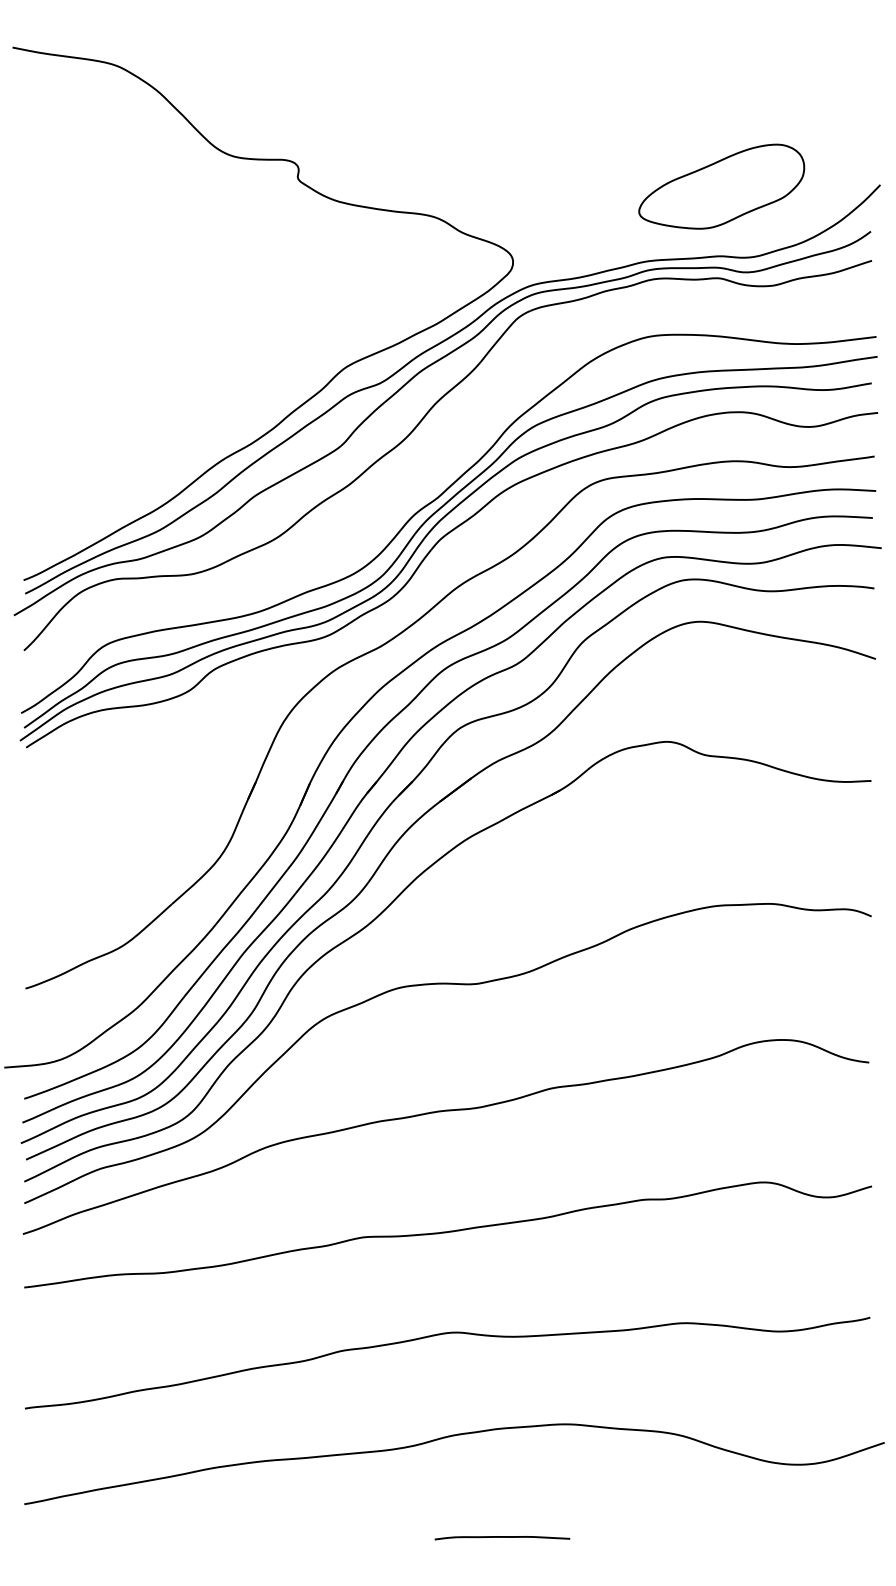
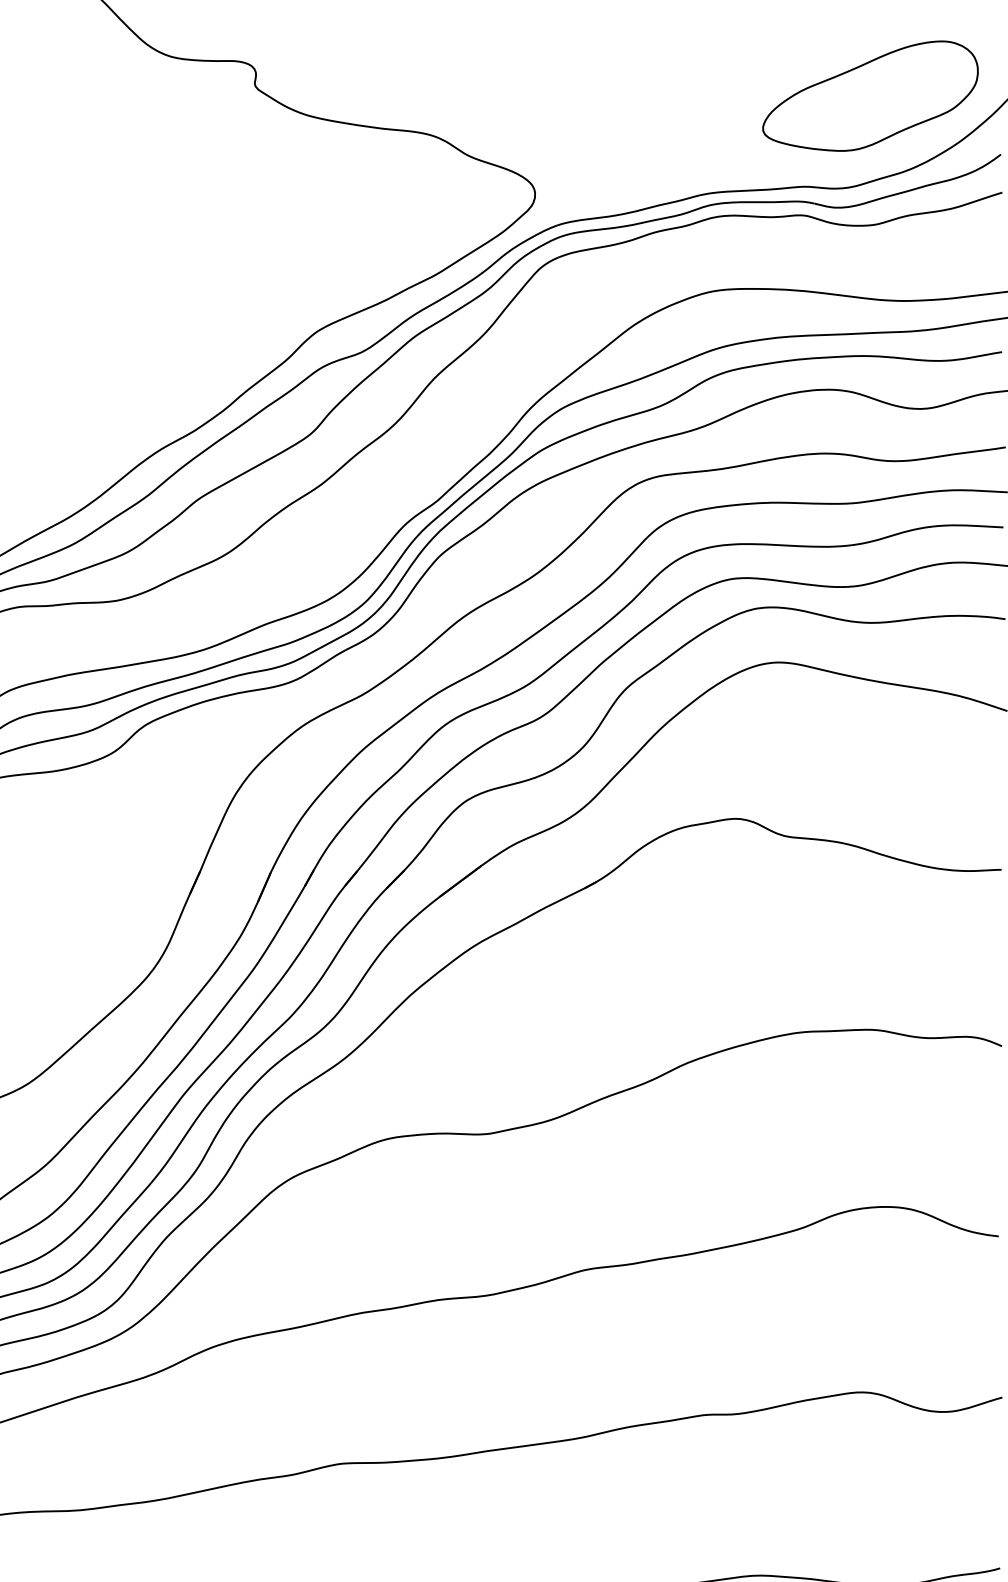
part: (721, 186) -> (870, 95), moved

